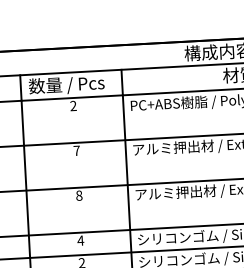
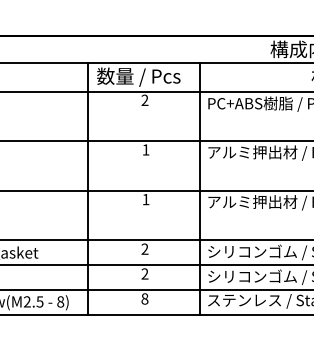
text: (76, 150) -> (145, 149), 7 -> 1
text: (78, 195) -> (145, 199), 8 -> 1
text: (80, 240) -> (144, 248), 4 -> 2

